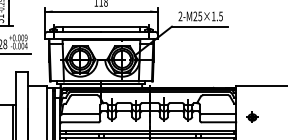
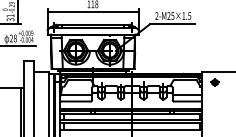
part: (251, 117) -> (214, 82), moved

